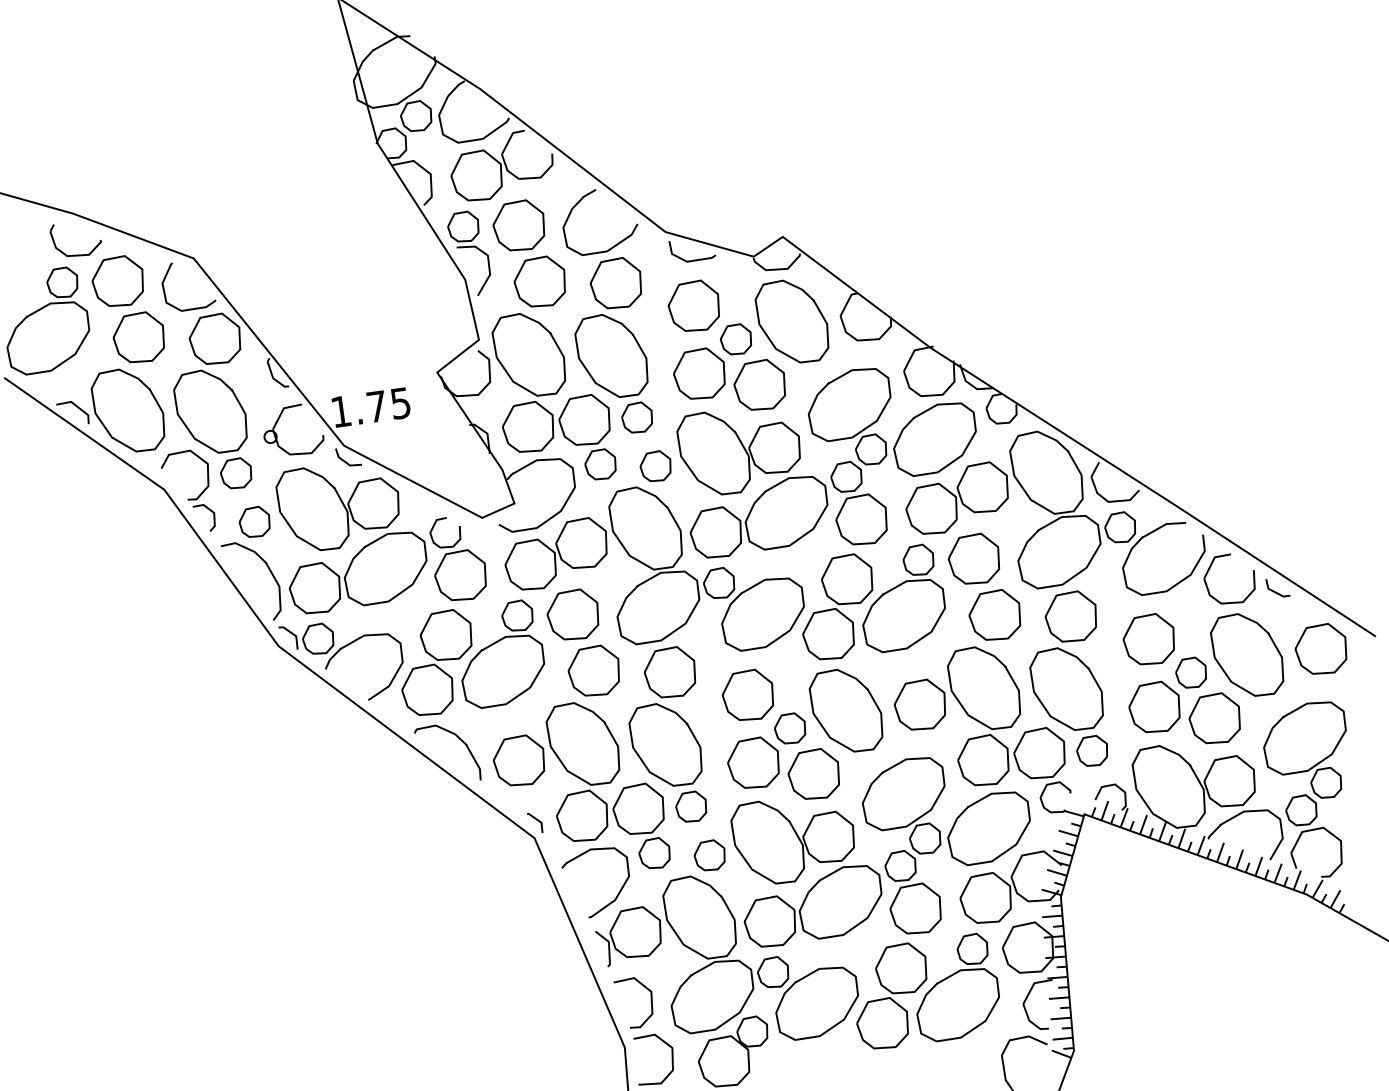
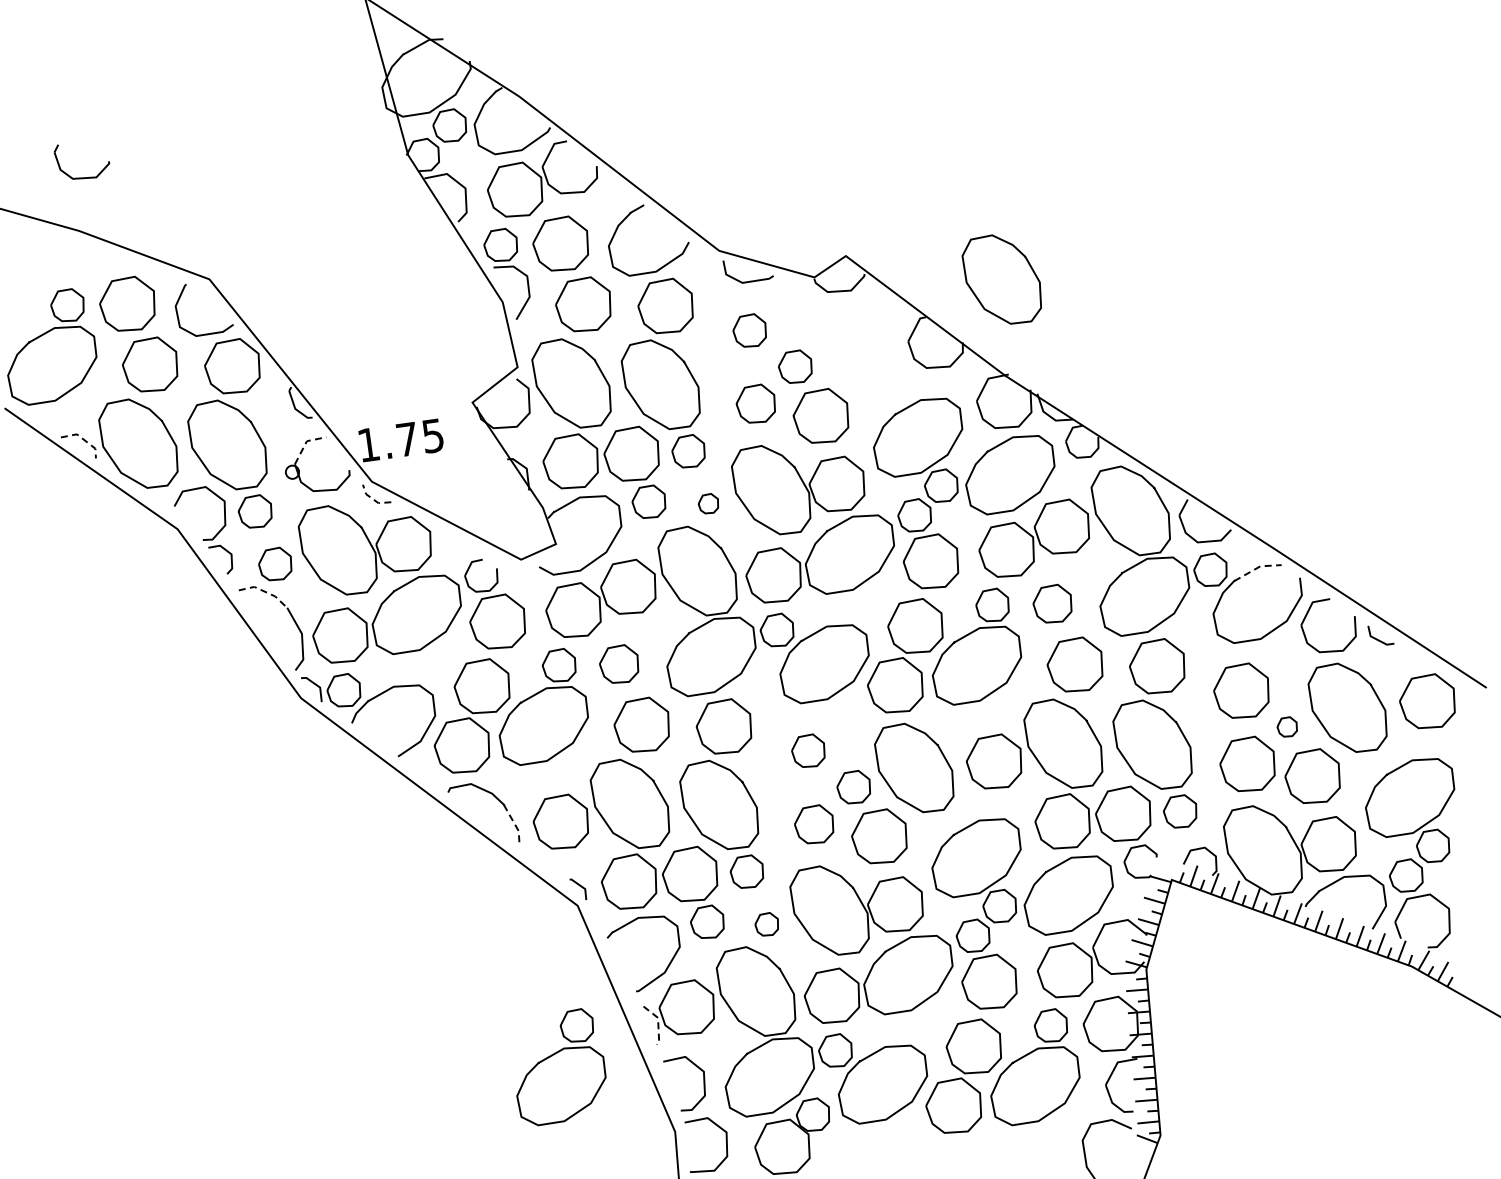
part: (75, 254) -> (81, 177), moved
part: (693, 305) -> (749, 330), size x0.6
curve: (769, 337) -> (977, 296), moved
part: (699, 373) -> (755, 403), size x0.7
line: (77, 406) -> (83, 439), solid -> dashed
line: (282, 410) -> (305, 443), solid -> dashed
line: (345, 462) -> (373, 499), solid -> dashed
part: (655, 465) -> (708, 503), size x0.6
line: (1163, 525) -> (1257, 567), solid -> dashed
line: (245, 548) -> (265, 592), solid -> dashed
part: (974, 558) -> (1052, 603), size x0.7
part: (572, 613) -> (618, 663), size x0.7
part: (1191, 672) -> (1287, 726), size x0.6
part: (748, 694) -> (808, 750), size x0.6
line: (476, 762) -> (514, 824), solid -> dashed
part: (752, 762) -> (813, 824), size x0.7
part: (709, 855) -> (766, 924), size x0.7
line: (609, 946) -> (658, 1022), solid -> dashed
part: (519, 987) -> (561, 1067), added

